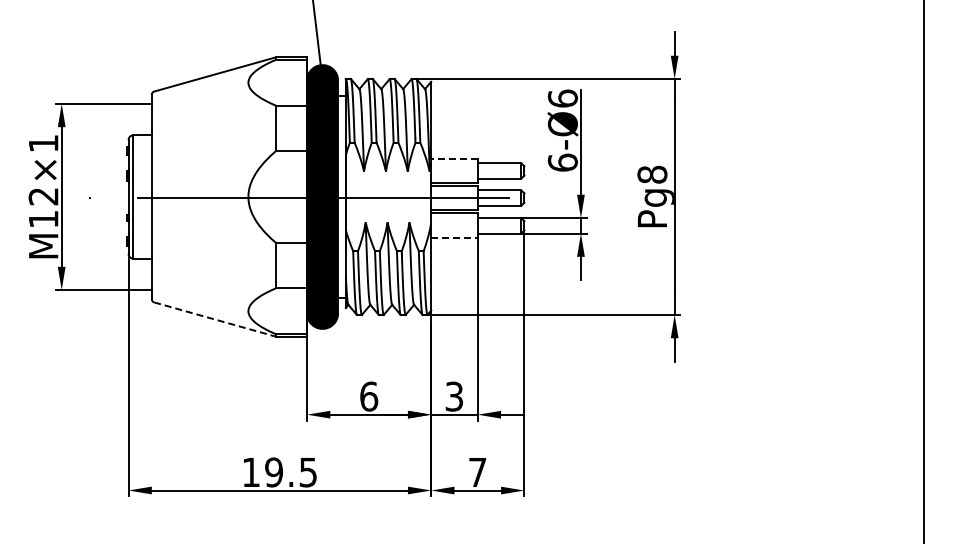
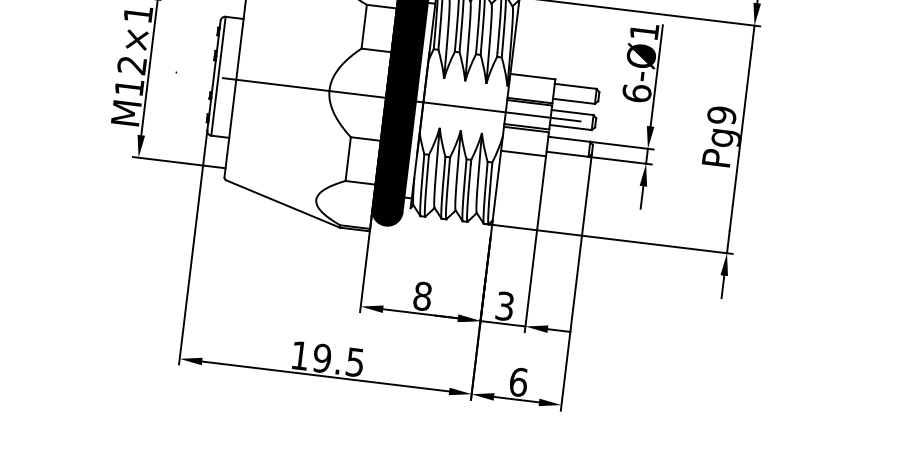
text: (562, 98) -> (644, 31), 6-Ø6 -> 6-Ø1
line: (454, 158) -> (532, 76), dashed -> solid
text: (652, 174) -> (722, 115), Pg8 -> Pg9
line: (455, 238) -> (524, 153), dashed -> solid
line: (215, 319) -> (283, 204), dashed -> solid
text: (369, 396) -> (423, 296), 6 -> 8
text: (477, 472) -> (518, 382), 7 -> 6

